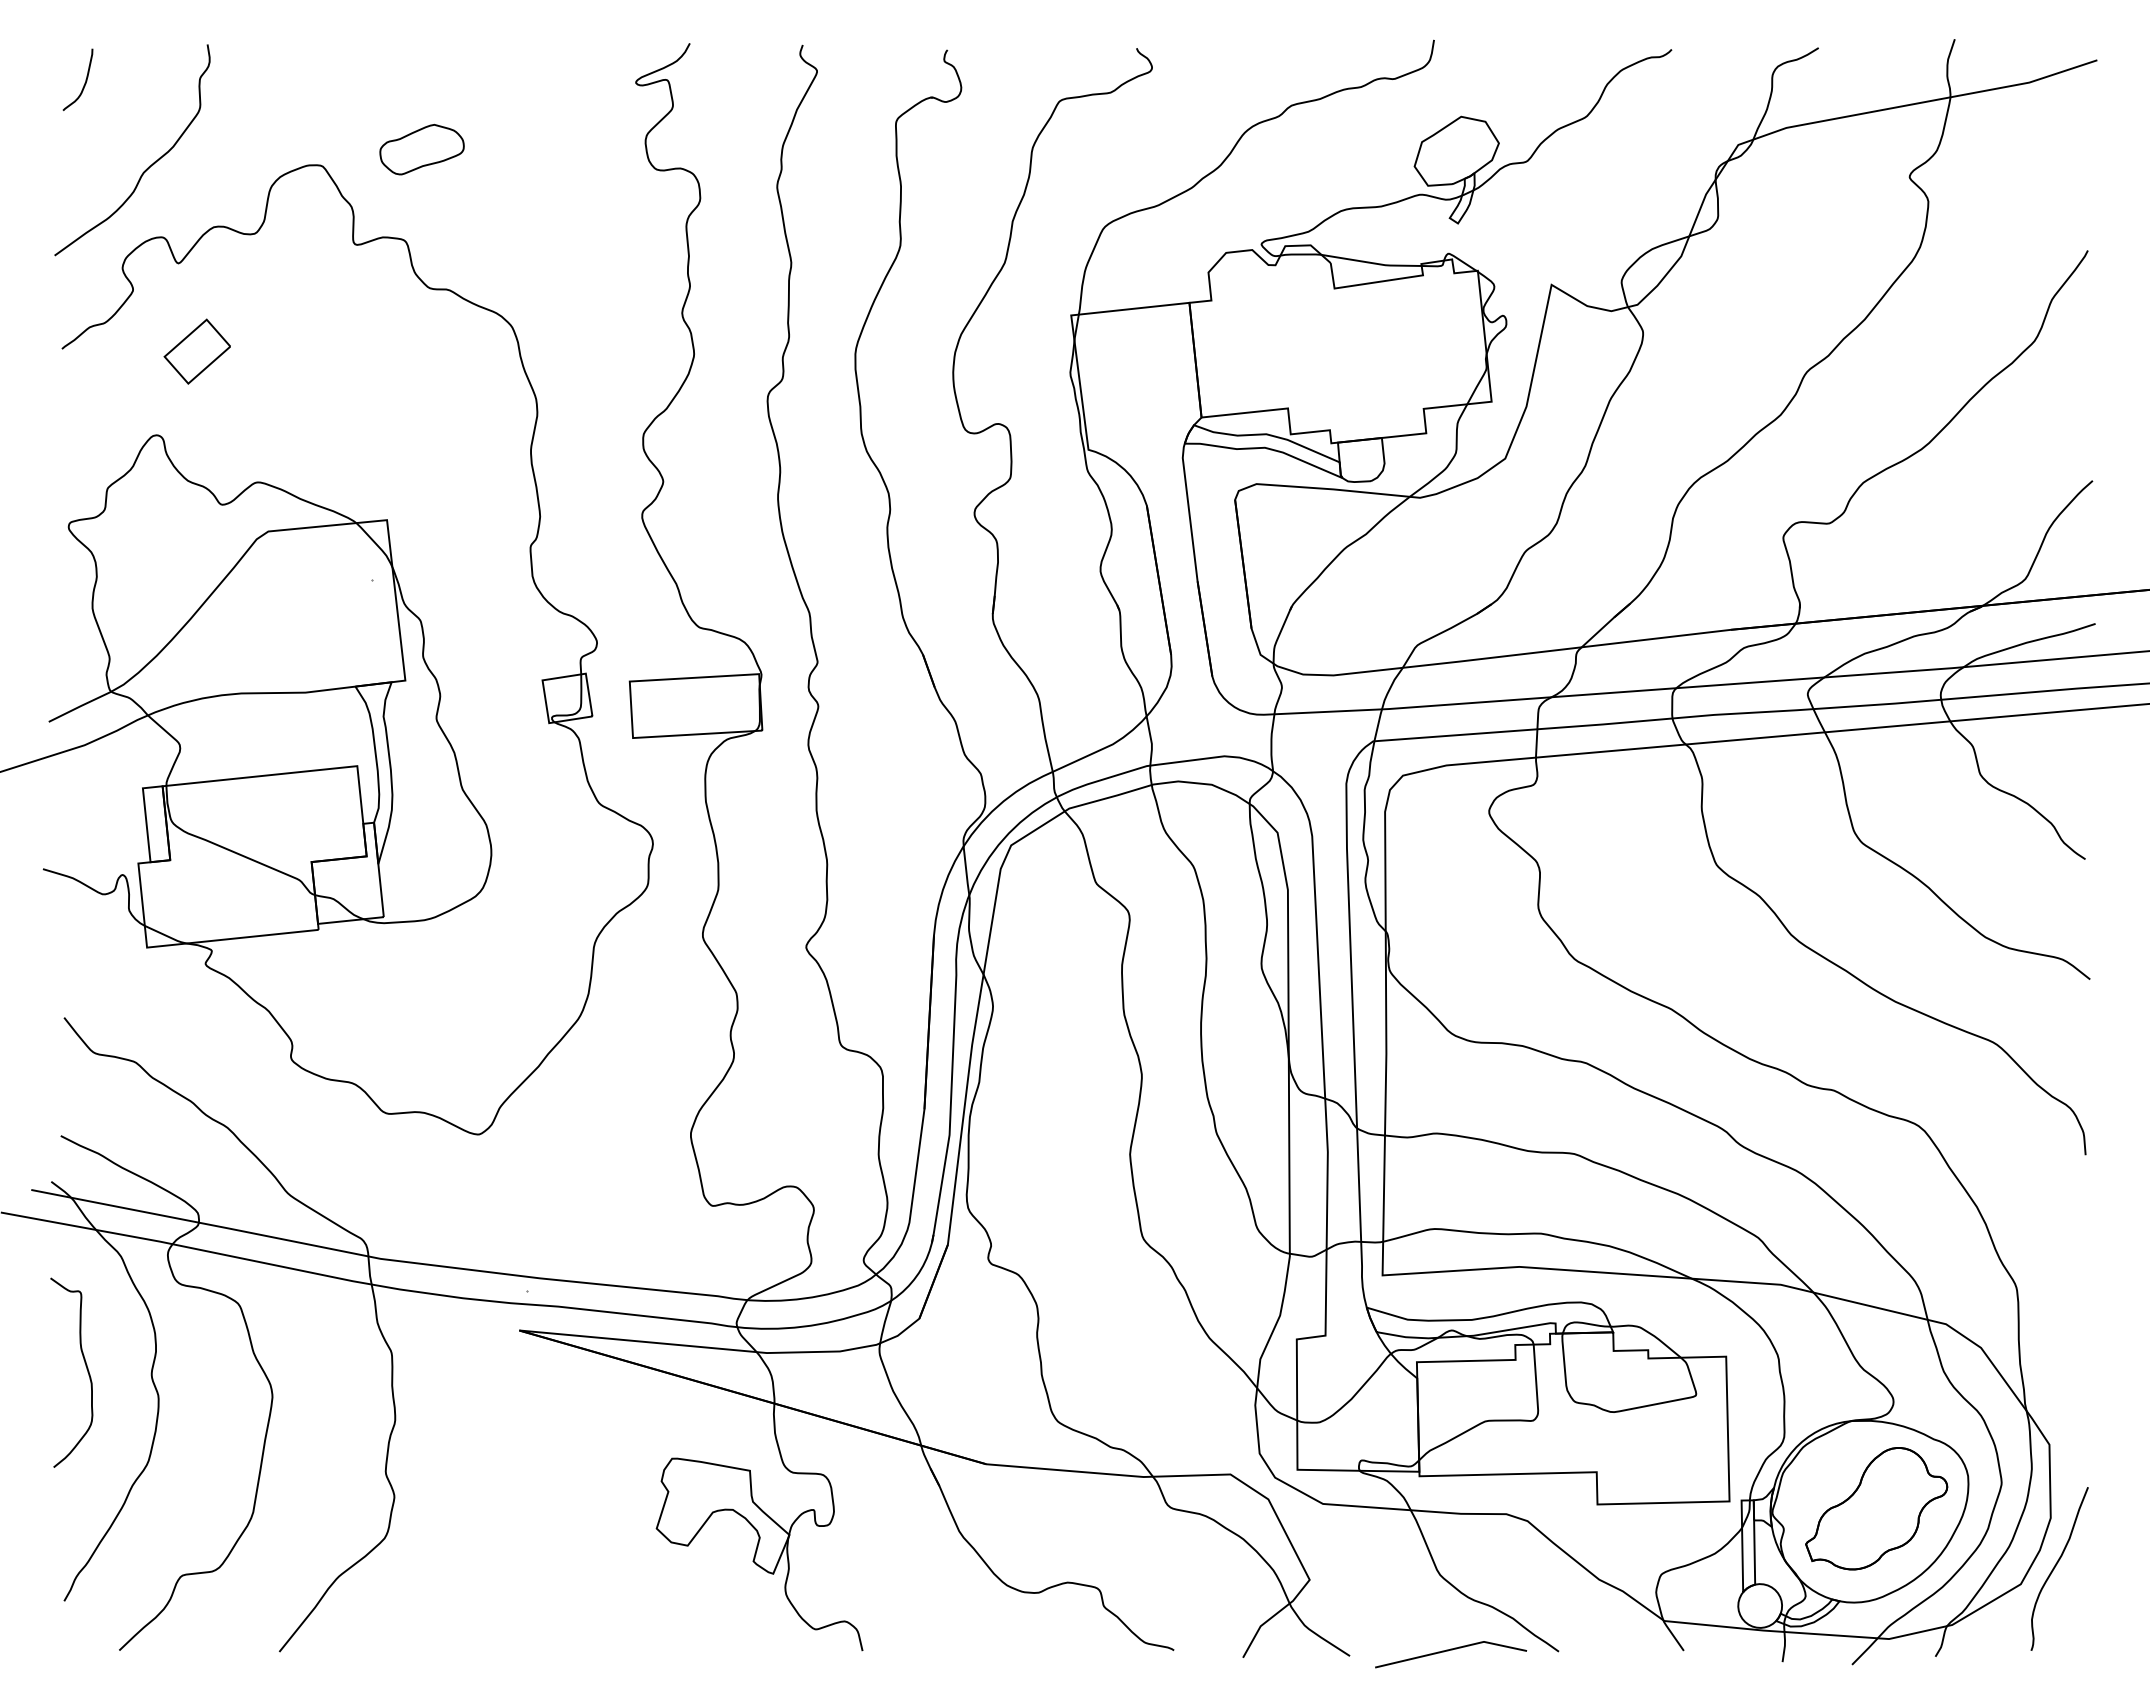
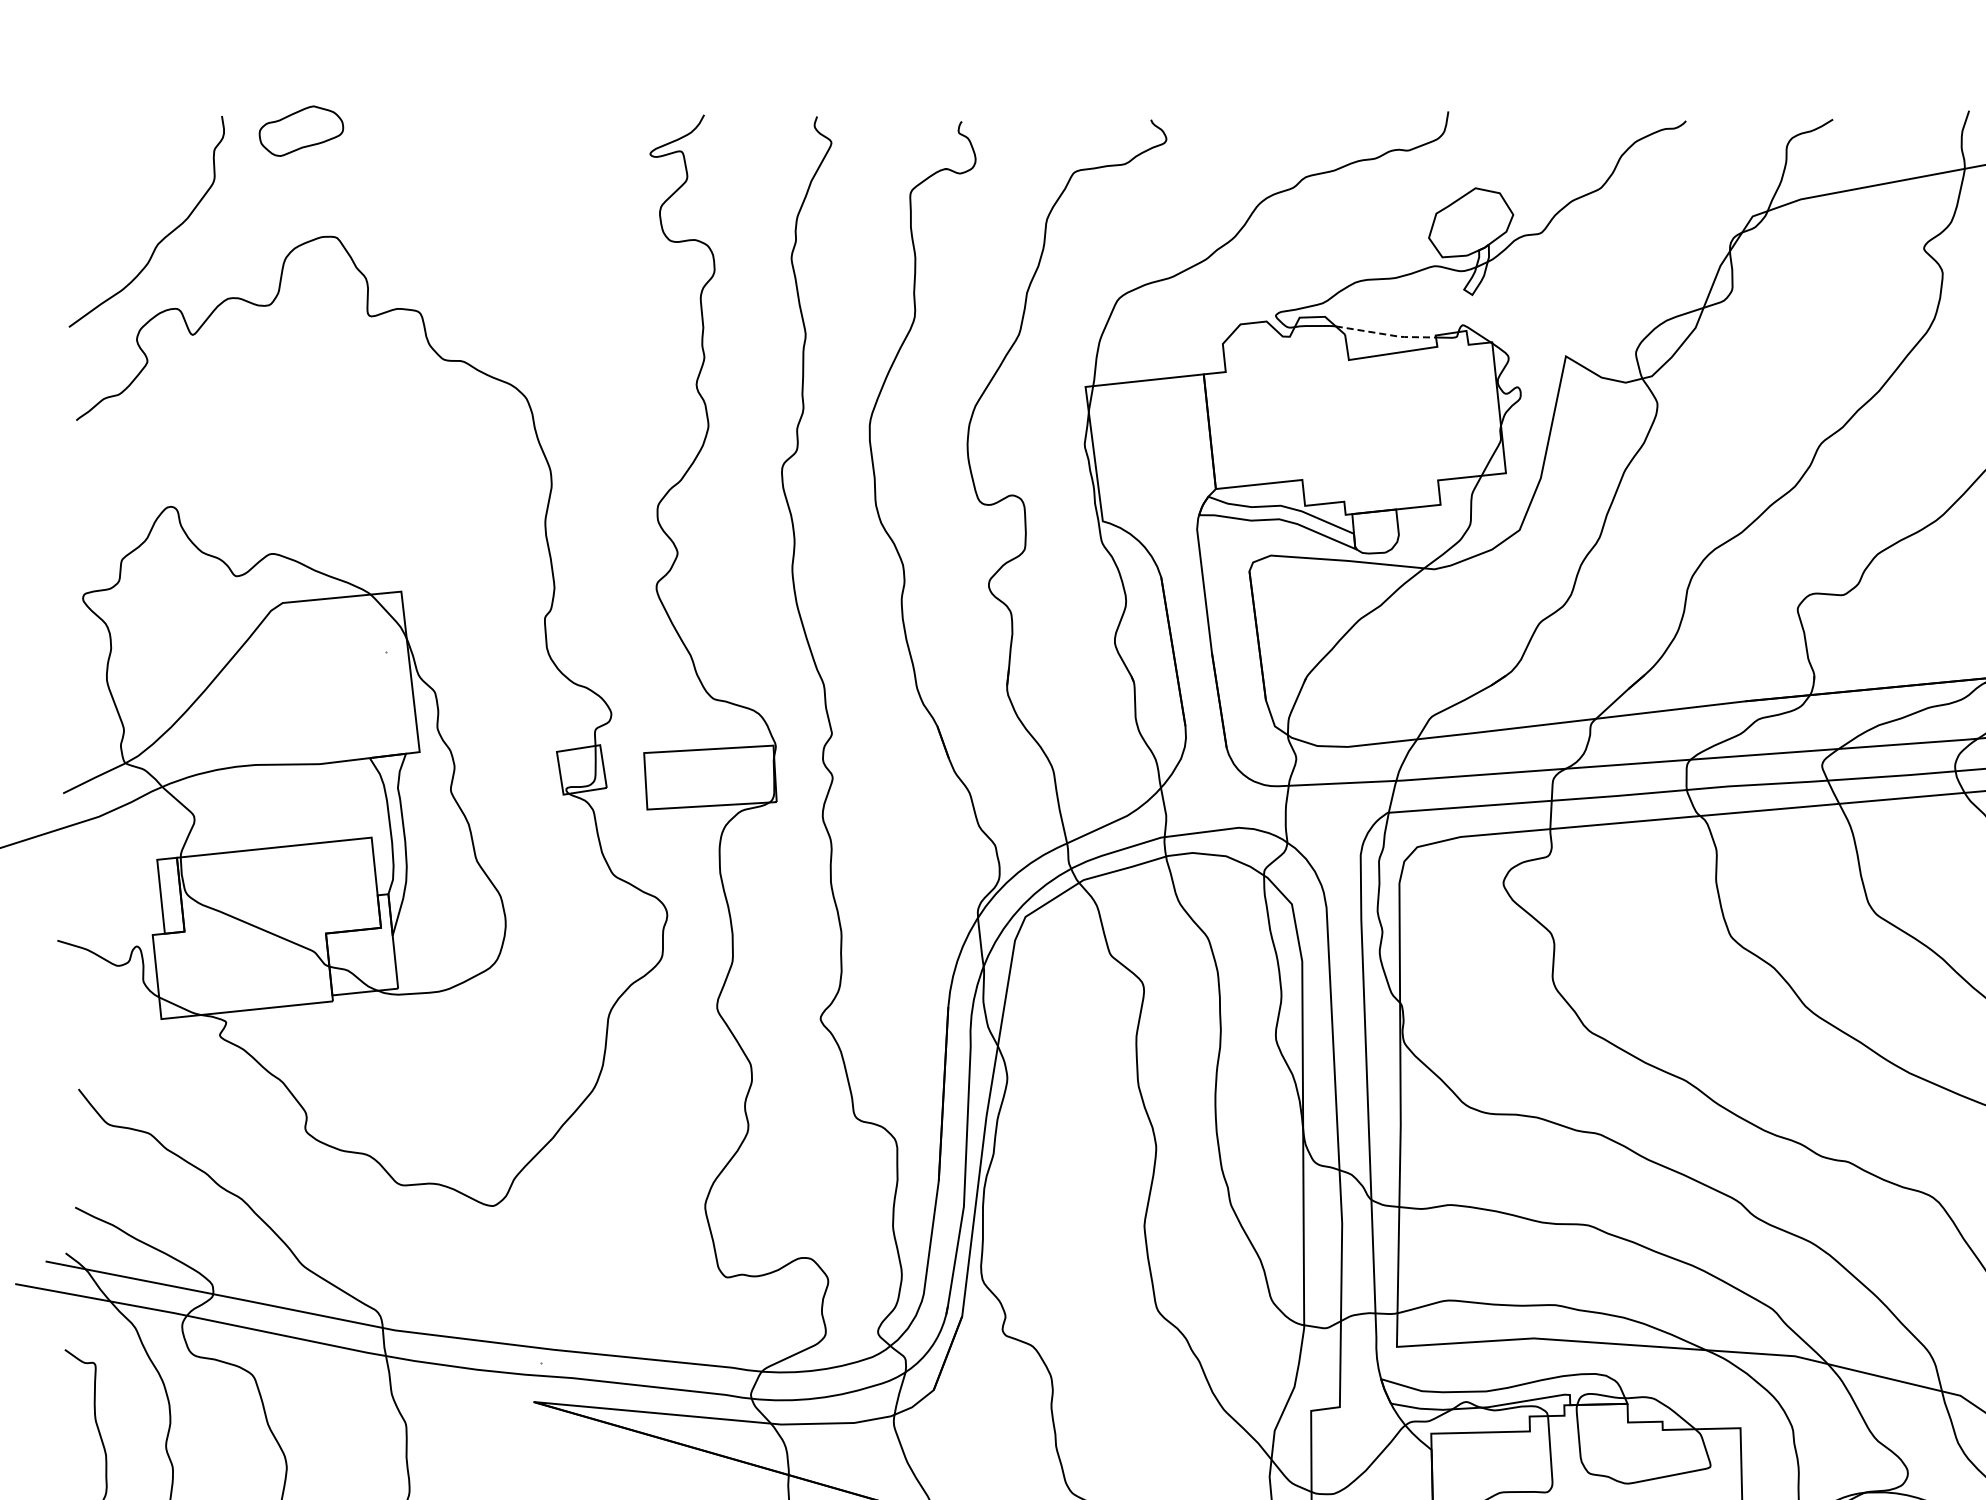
curve: (84, 82) -> (98, 154), removed
part: (421, 149) -> (300, 131), moved
line: (1372, 263) -> (1386, 335), solid -> dashed
part: (196, 351) -> (210, 423), removed

